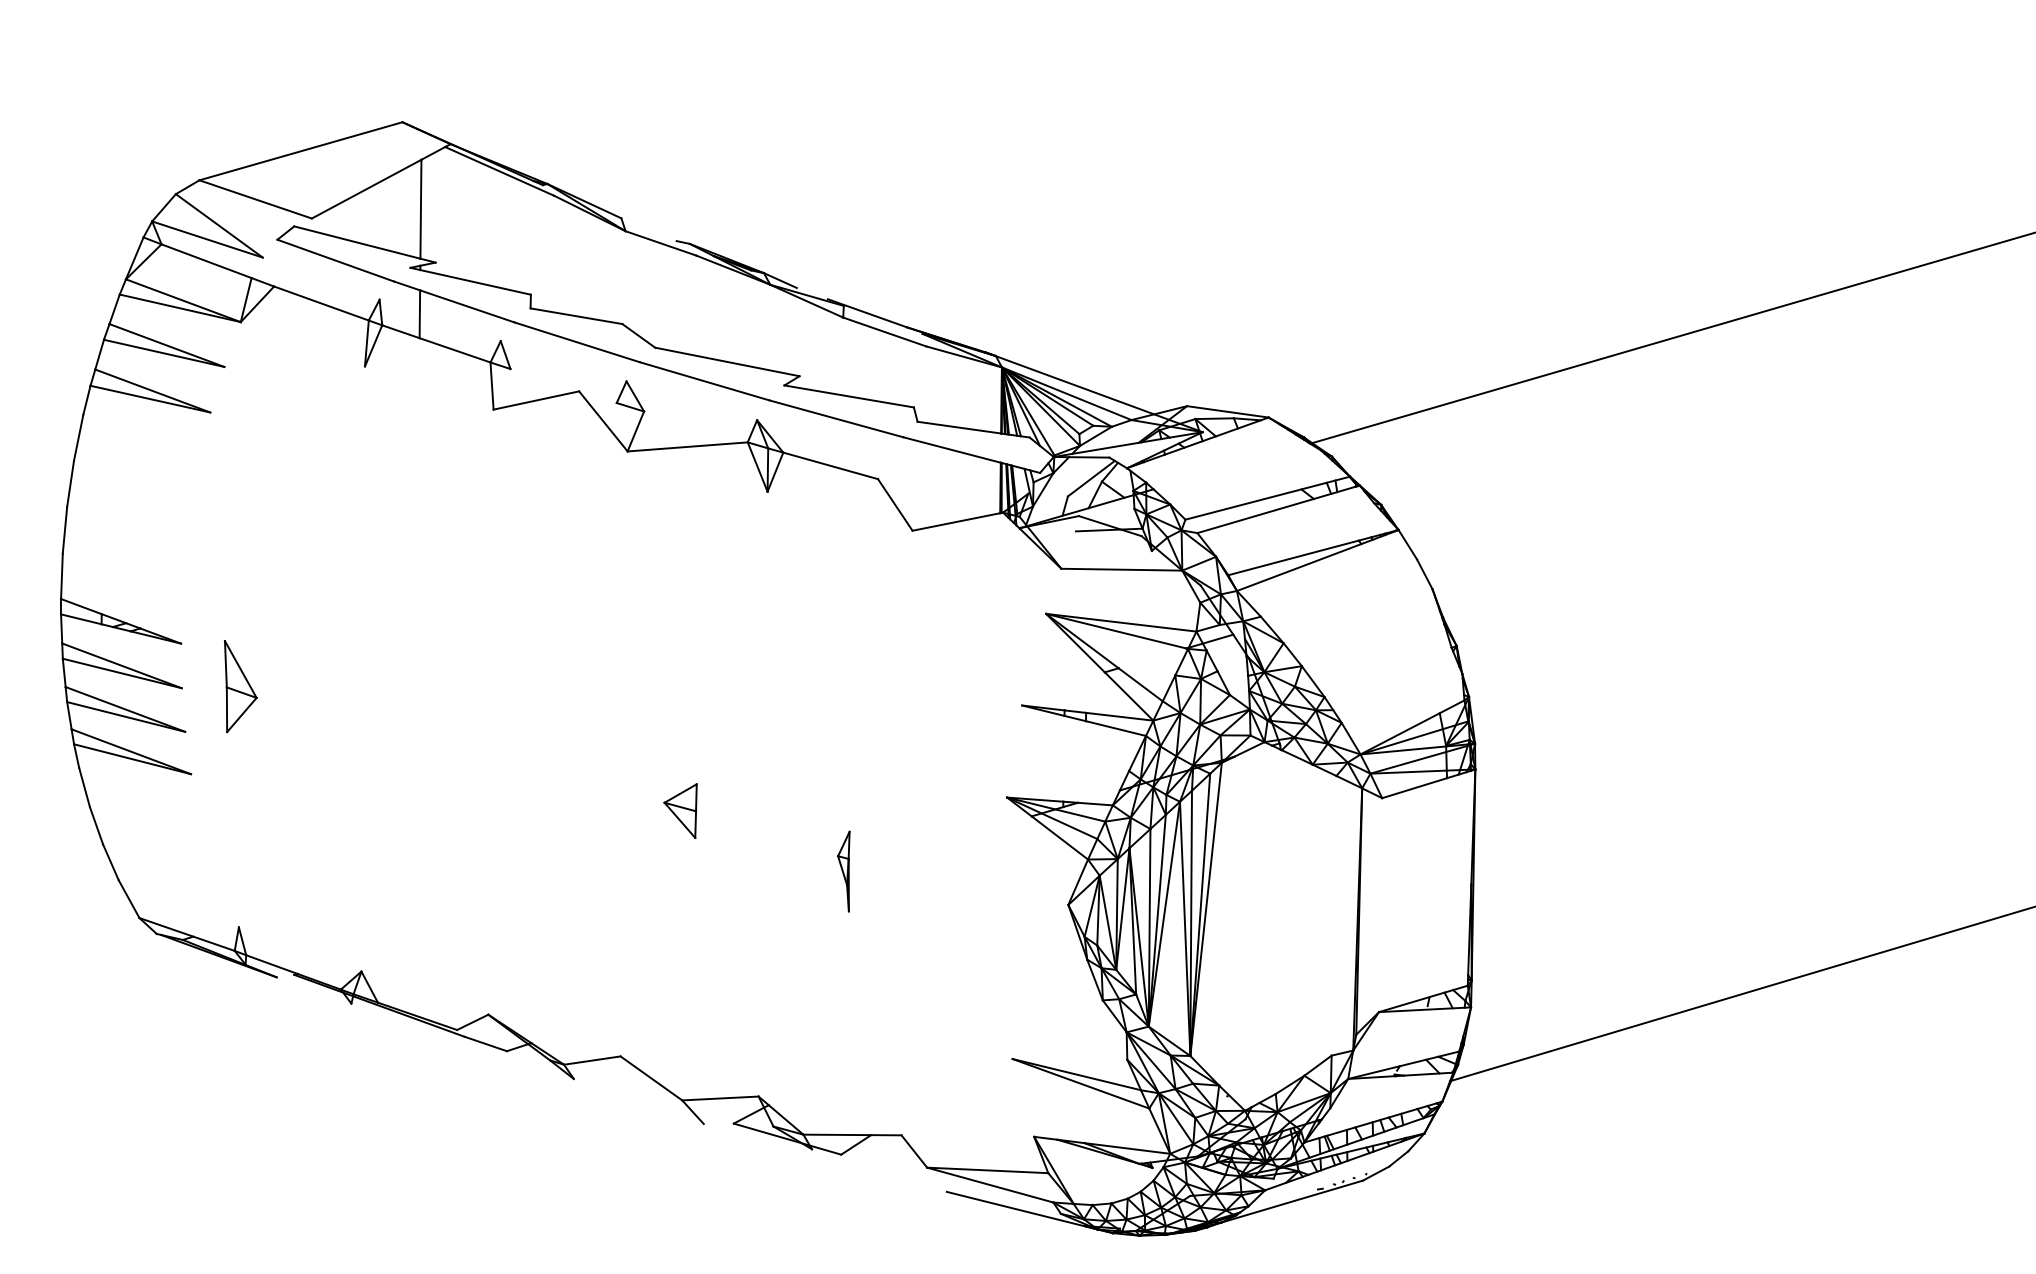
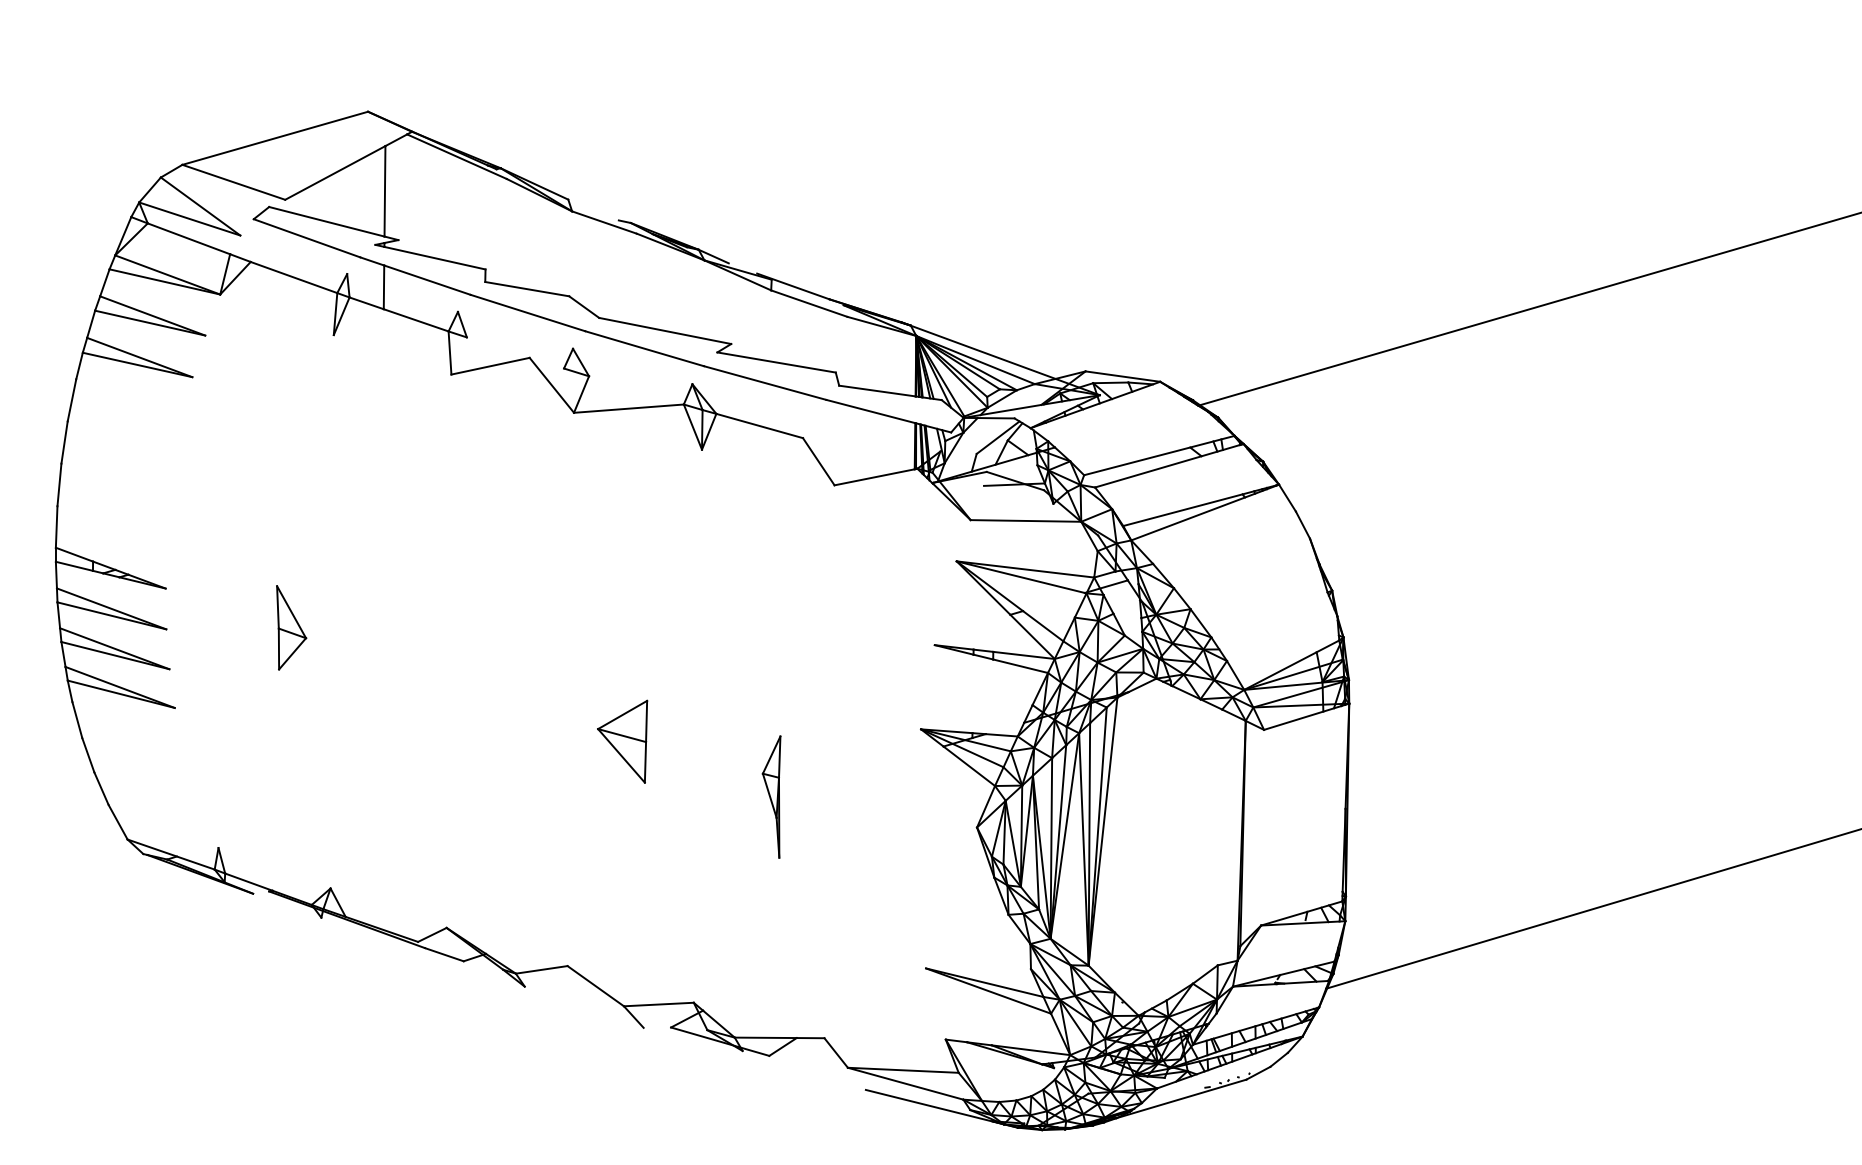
part: (240, 686) -> (291, 627), moved
part: (680, 810) -> (622, 741), size x1.67
part: (843, 871) -> (771, 796), size x1.67

